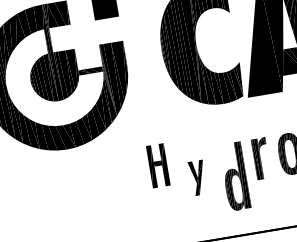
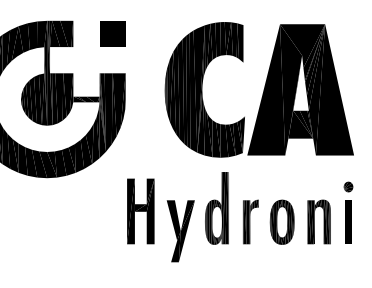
part: (157, 165) -> (140, 211), size x1.43
part: (234, 176) -> (216, 208), moved
part: (197, 178) -> (180, 231), size x1.67

